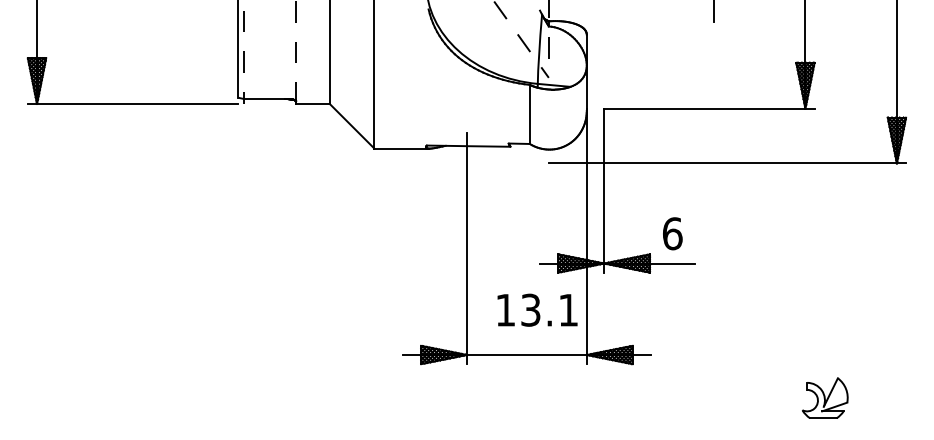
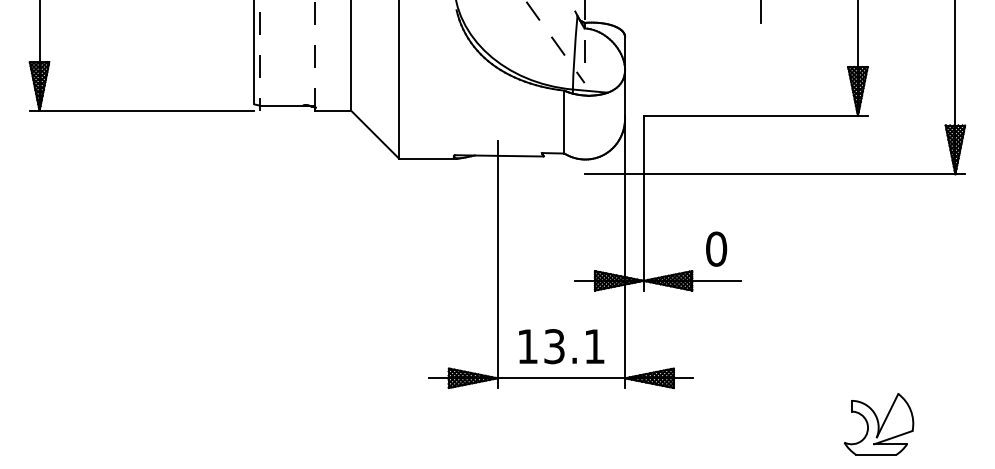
text: (672, 233) -> (716, 248), 6 -> 0
text: (537, 310) -> (561, 346), moved
part: (824, 398) -> (878, 424), size x1.43

